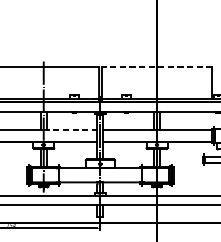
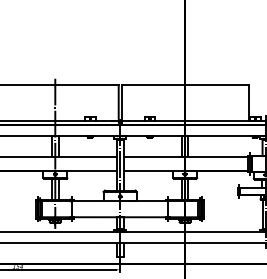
line: (156, 67) -> (184, 85), dashed -> solid
line: (70, 129) -> (86, 156), dashed -> solid

